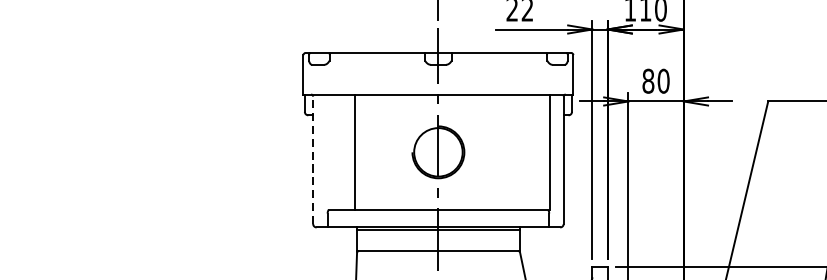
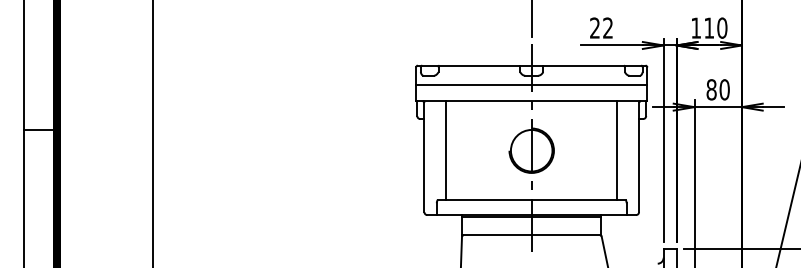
line: (438, 76) -> (531, 85), added
line: (355, 152) -> (446, 150), moved
line: (550, 152) -> (617, 150), moved
line: (313, 160) -> (424, 157), dashed -> solid

